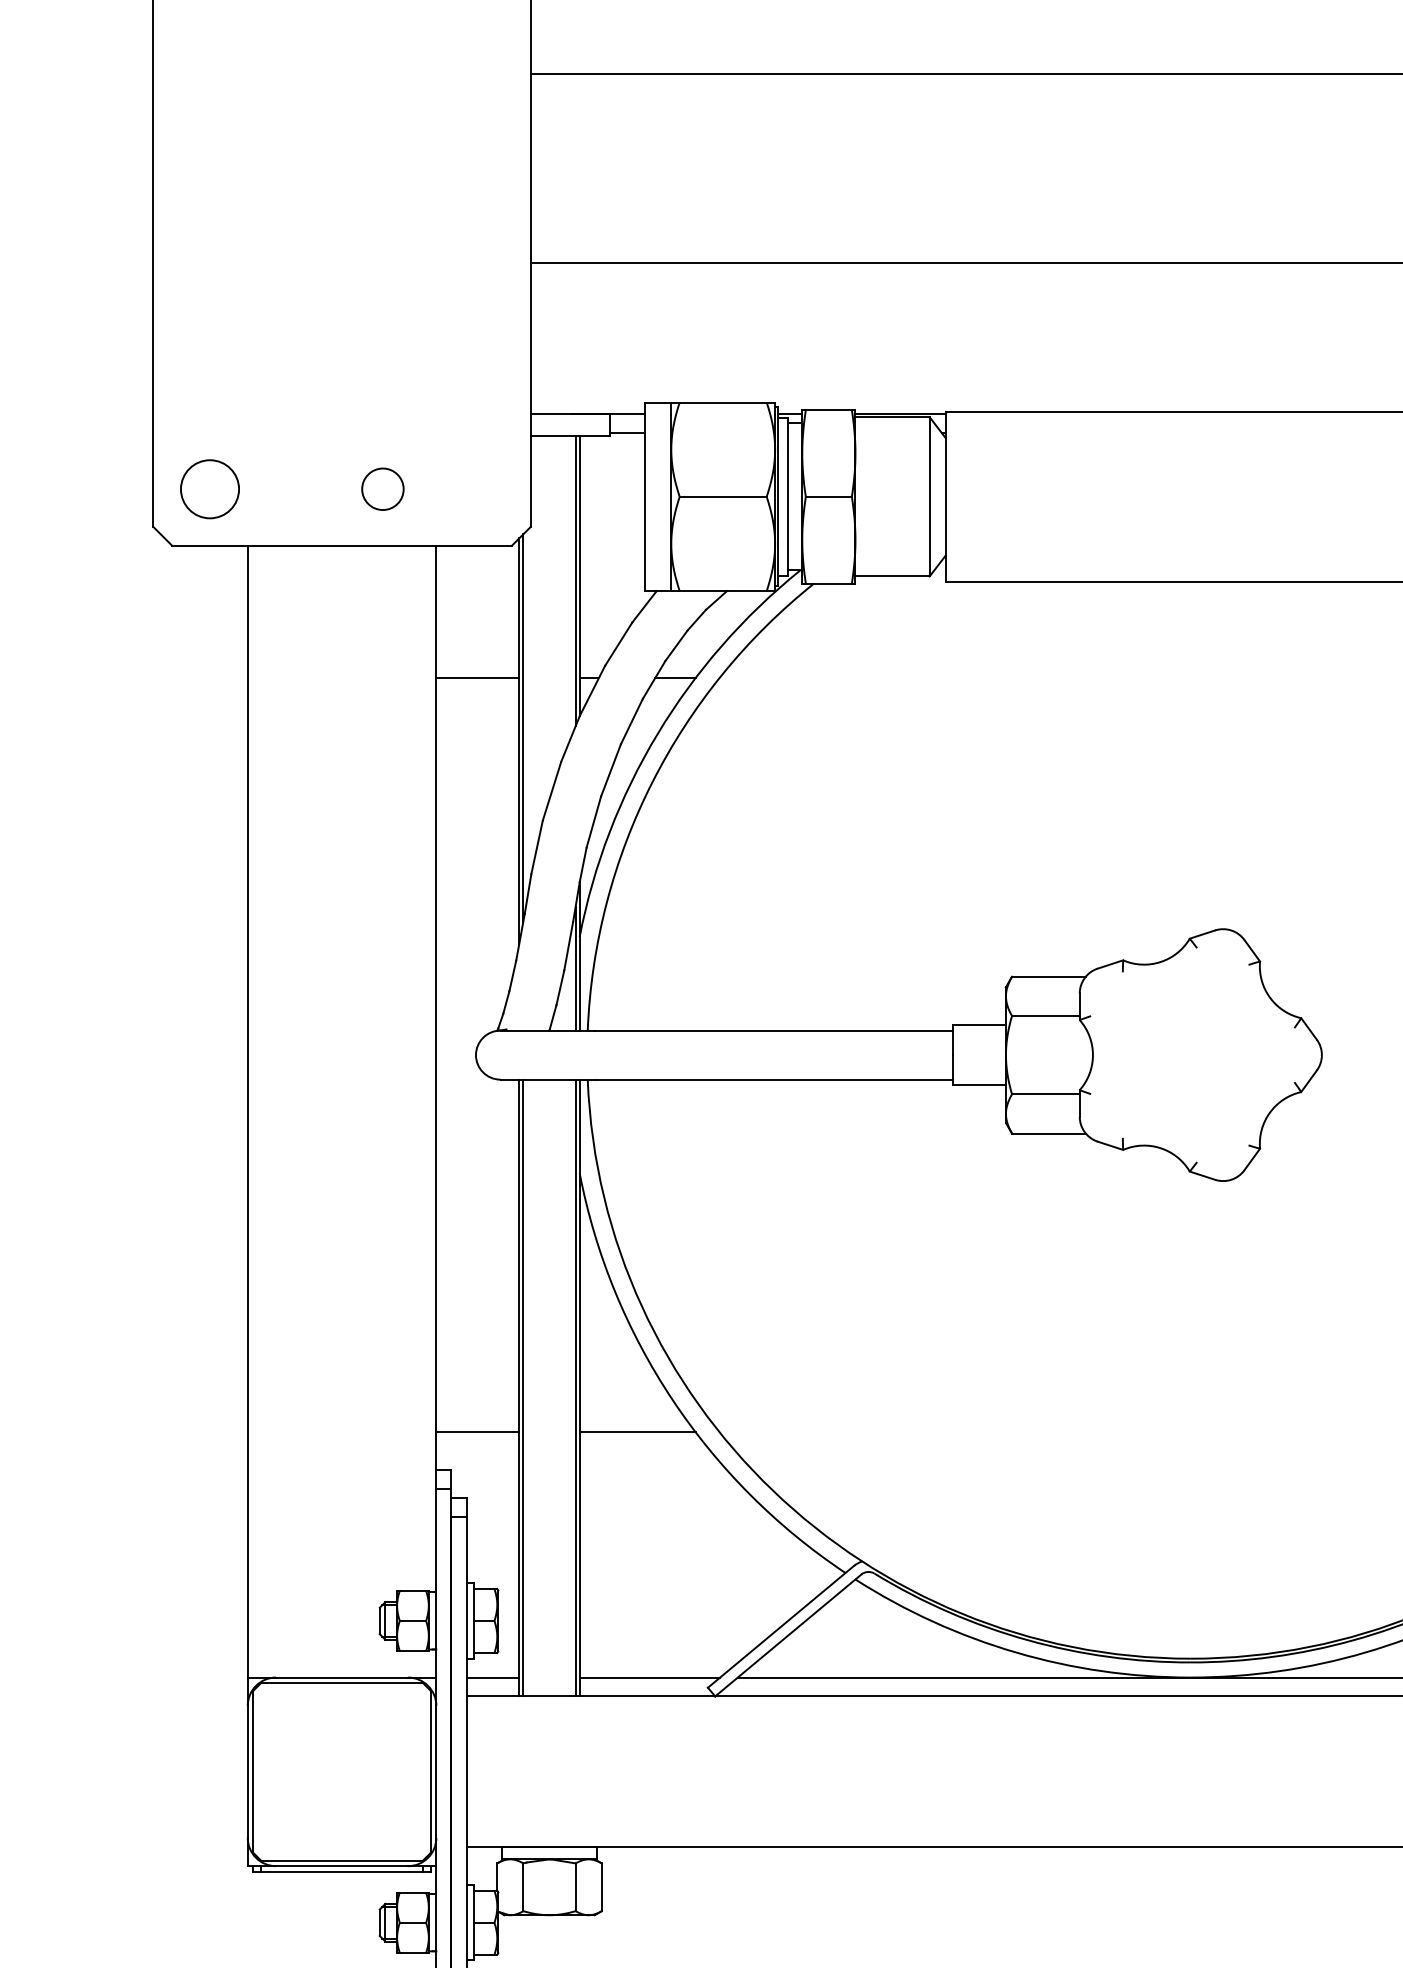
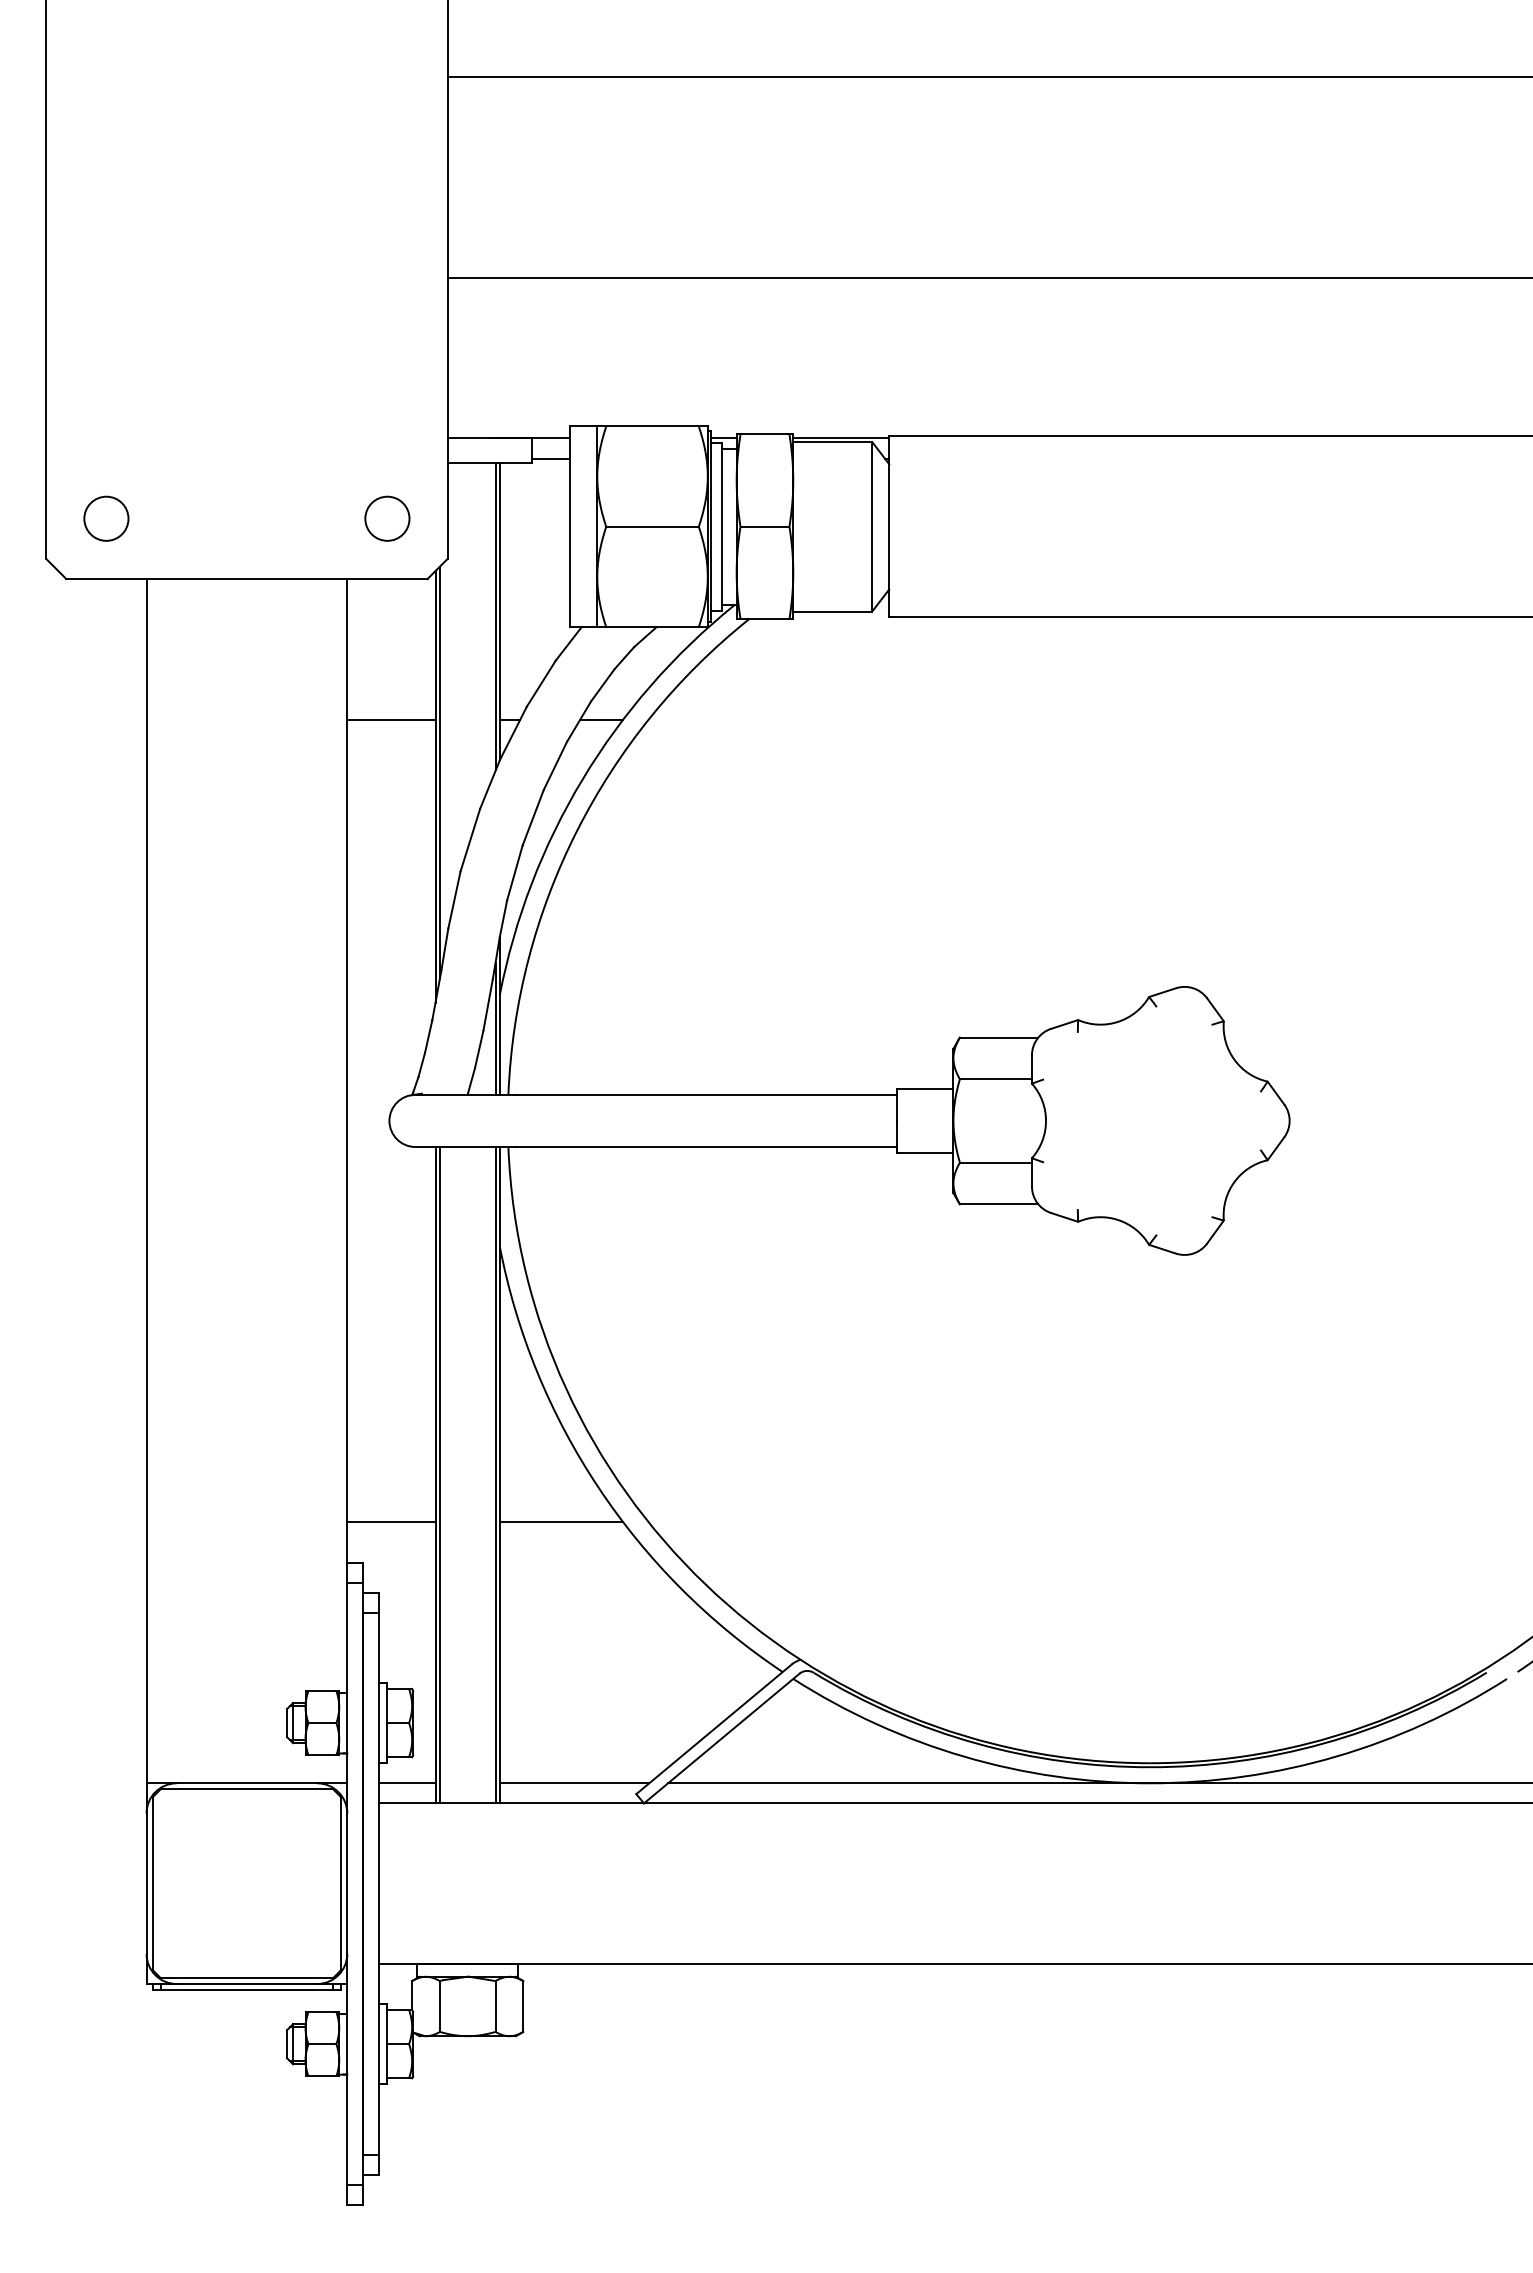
circle: (210, 489) -> (106, 518), size x0.71
circle: (382, 489) -> (387, 518), moved

